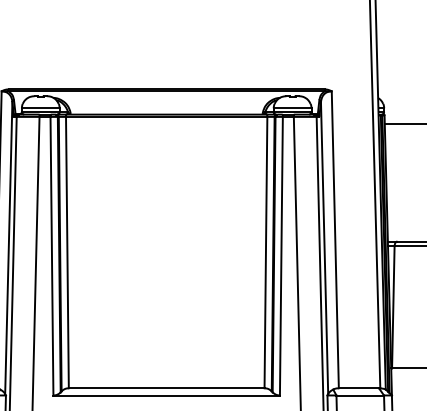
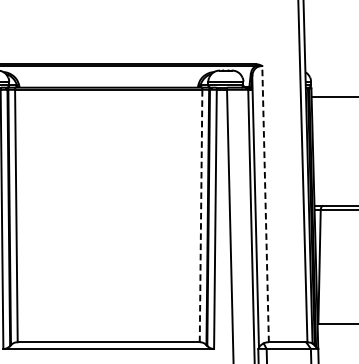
line: (335, 239) -> (265, 203), solid -> dashed
line: (265, 252) -> (200, 215), solid -> dashed

